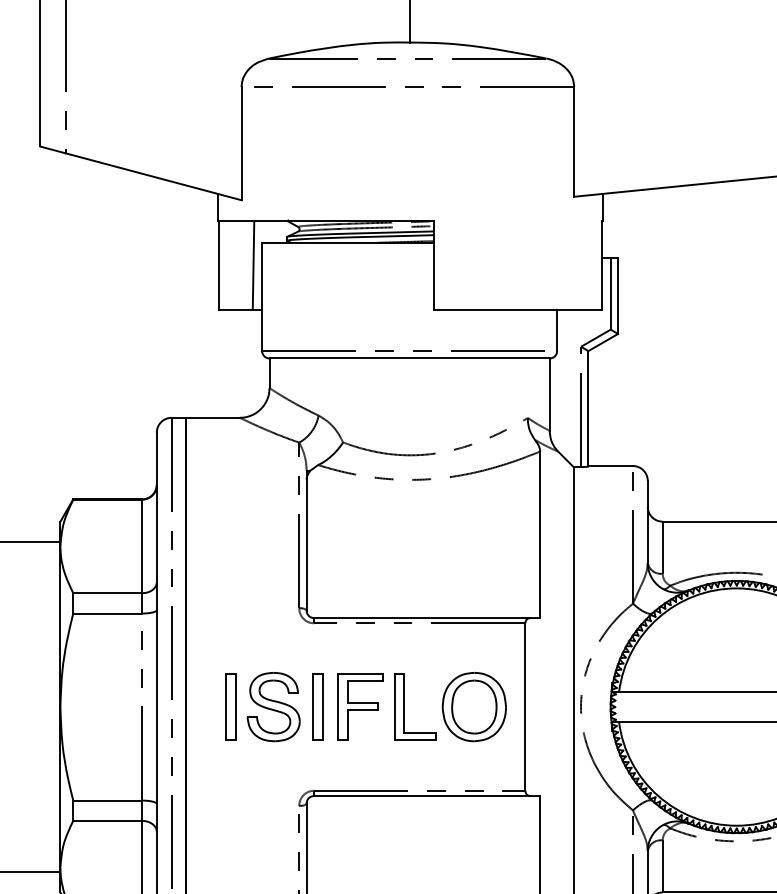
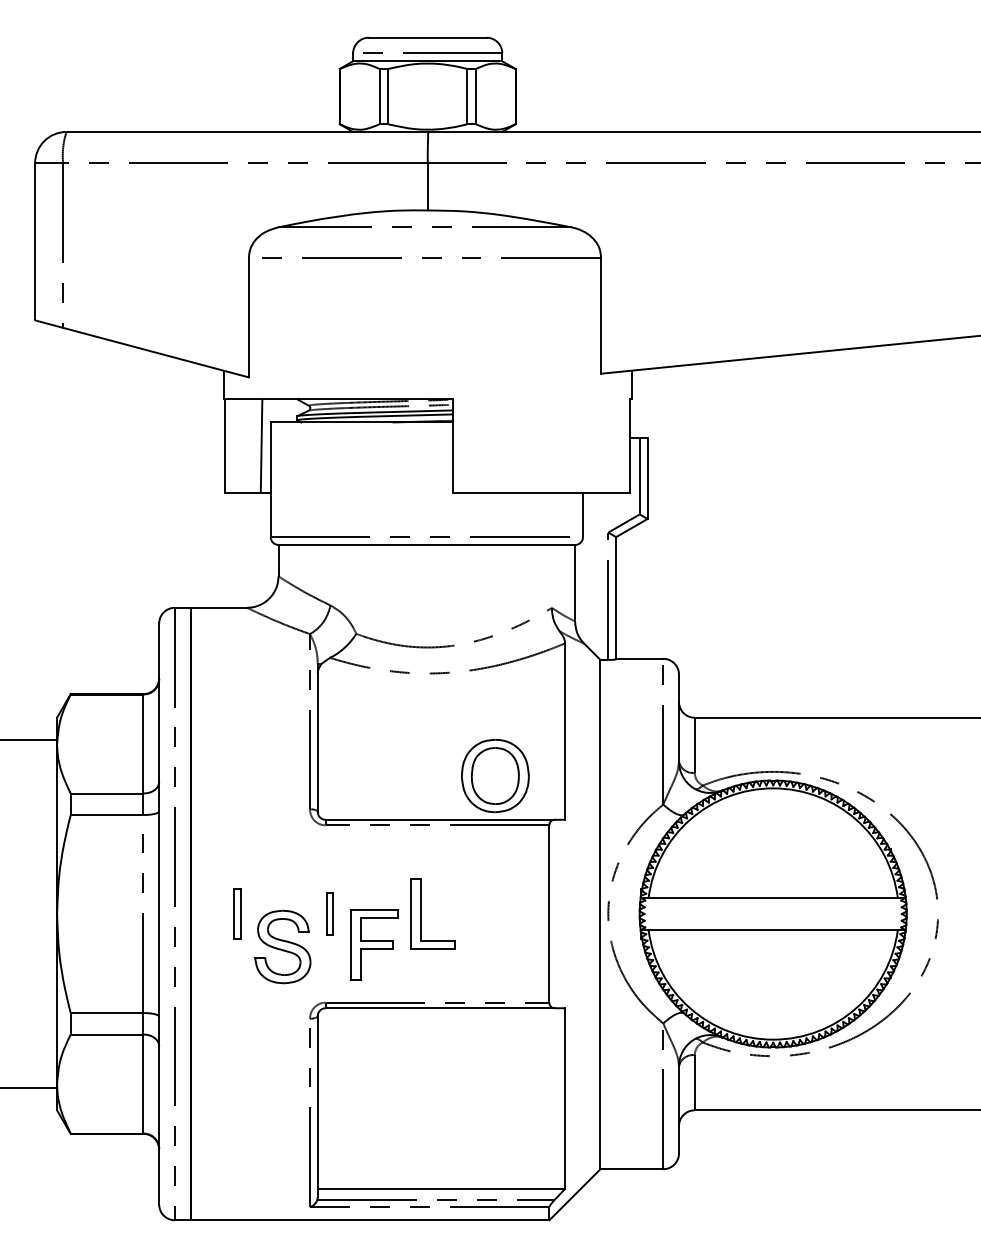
part: (230, 706) -> (237, 913), size x0.7
part: (273, 706) -> (282, 946), moved
part: (317, 706) -> (329, 913), size x0.6
part: (360, 706) -> (374, 944), moved
part: (474, 706) -> (495, 775), moved

